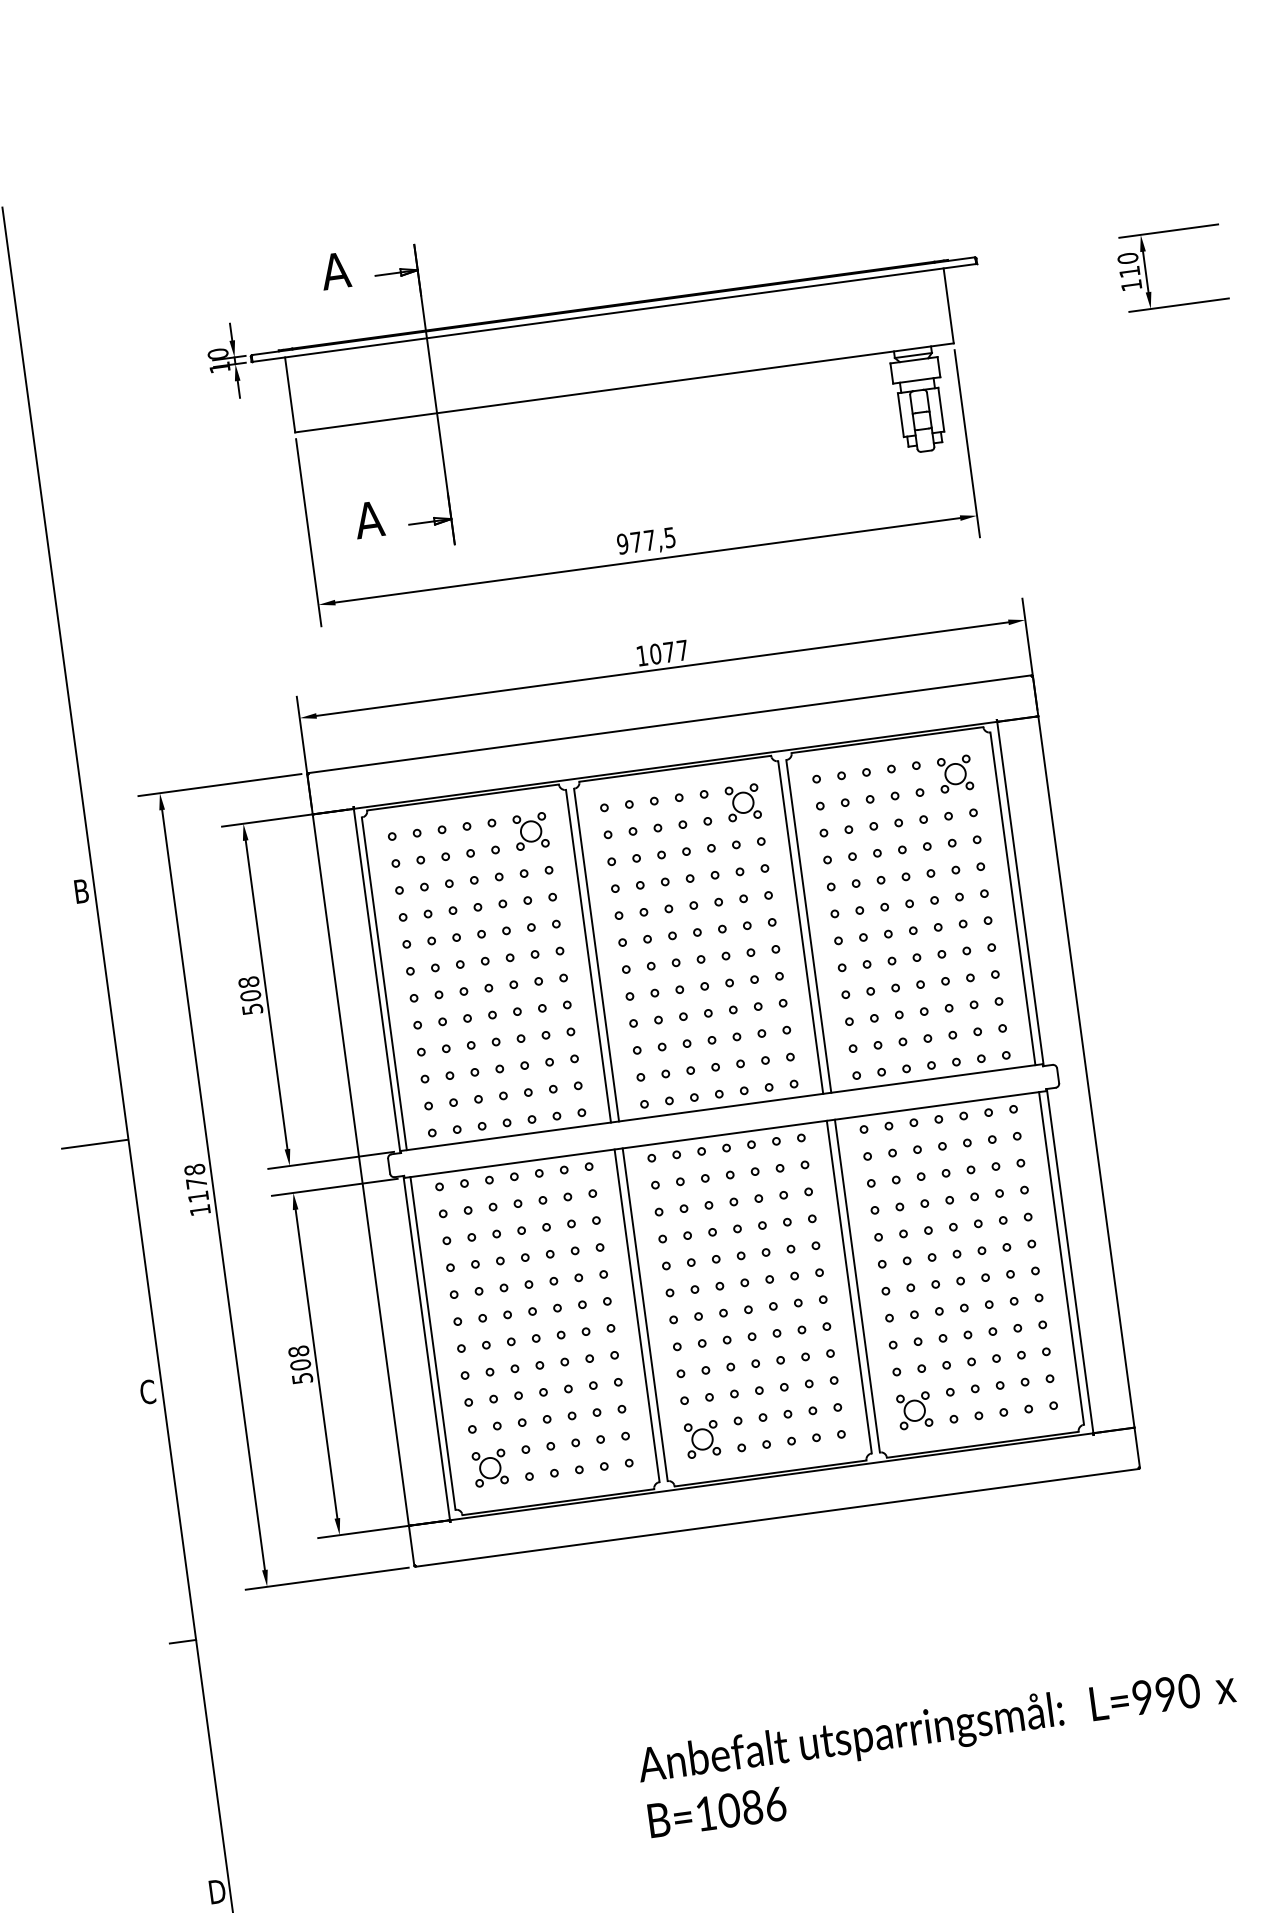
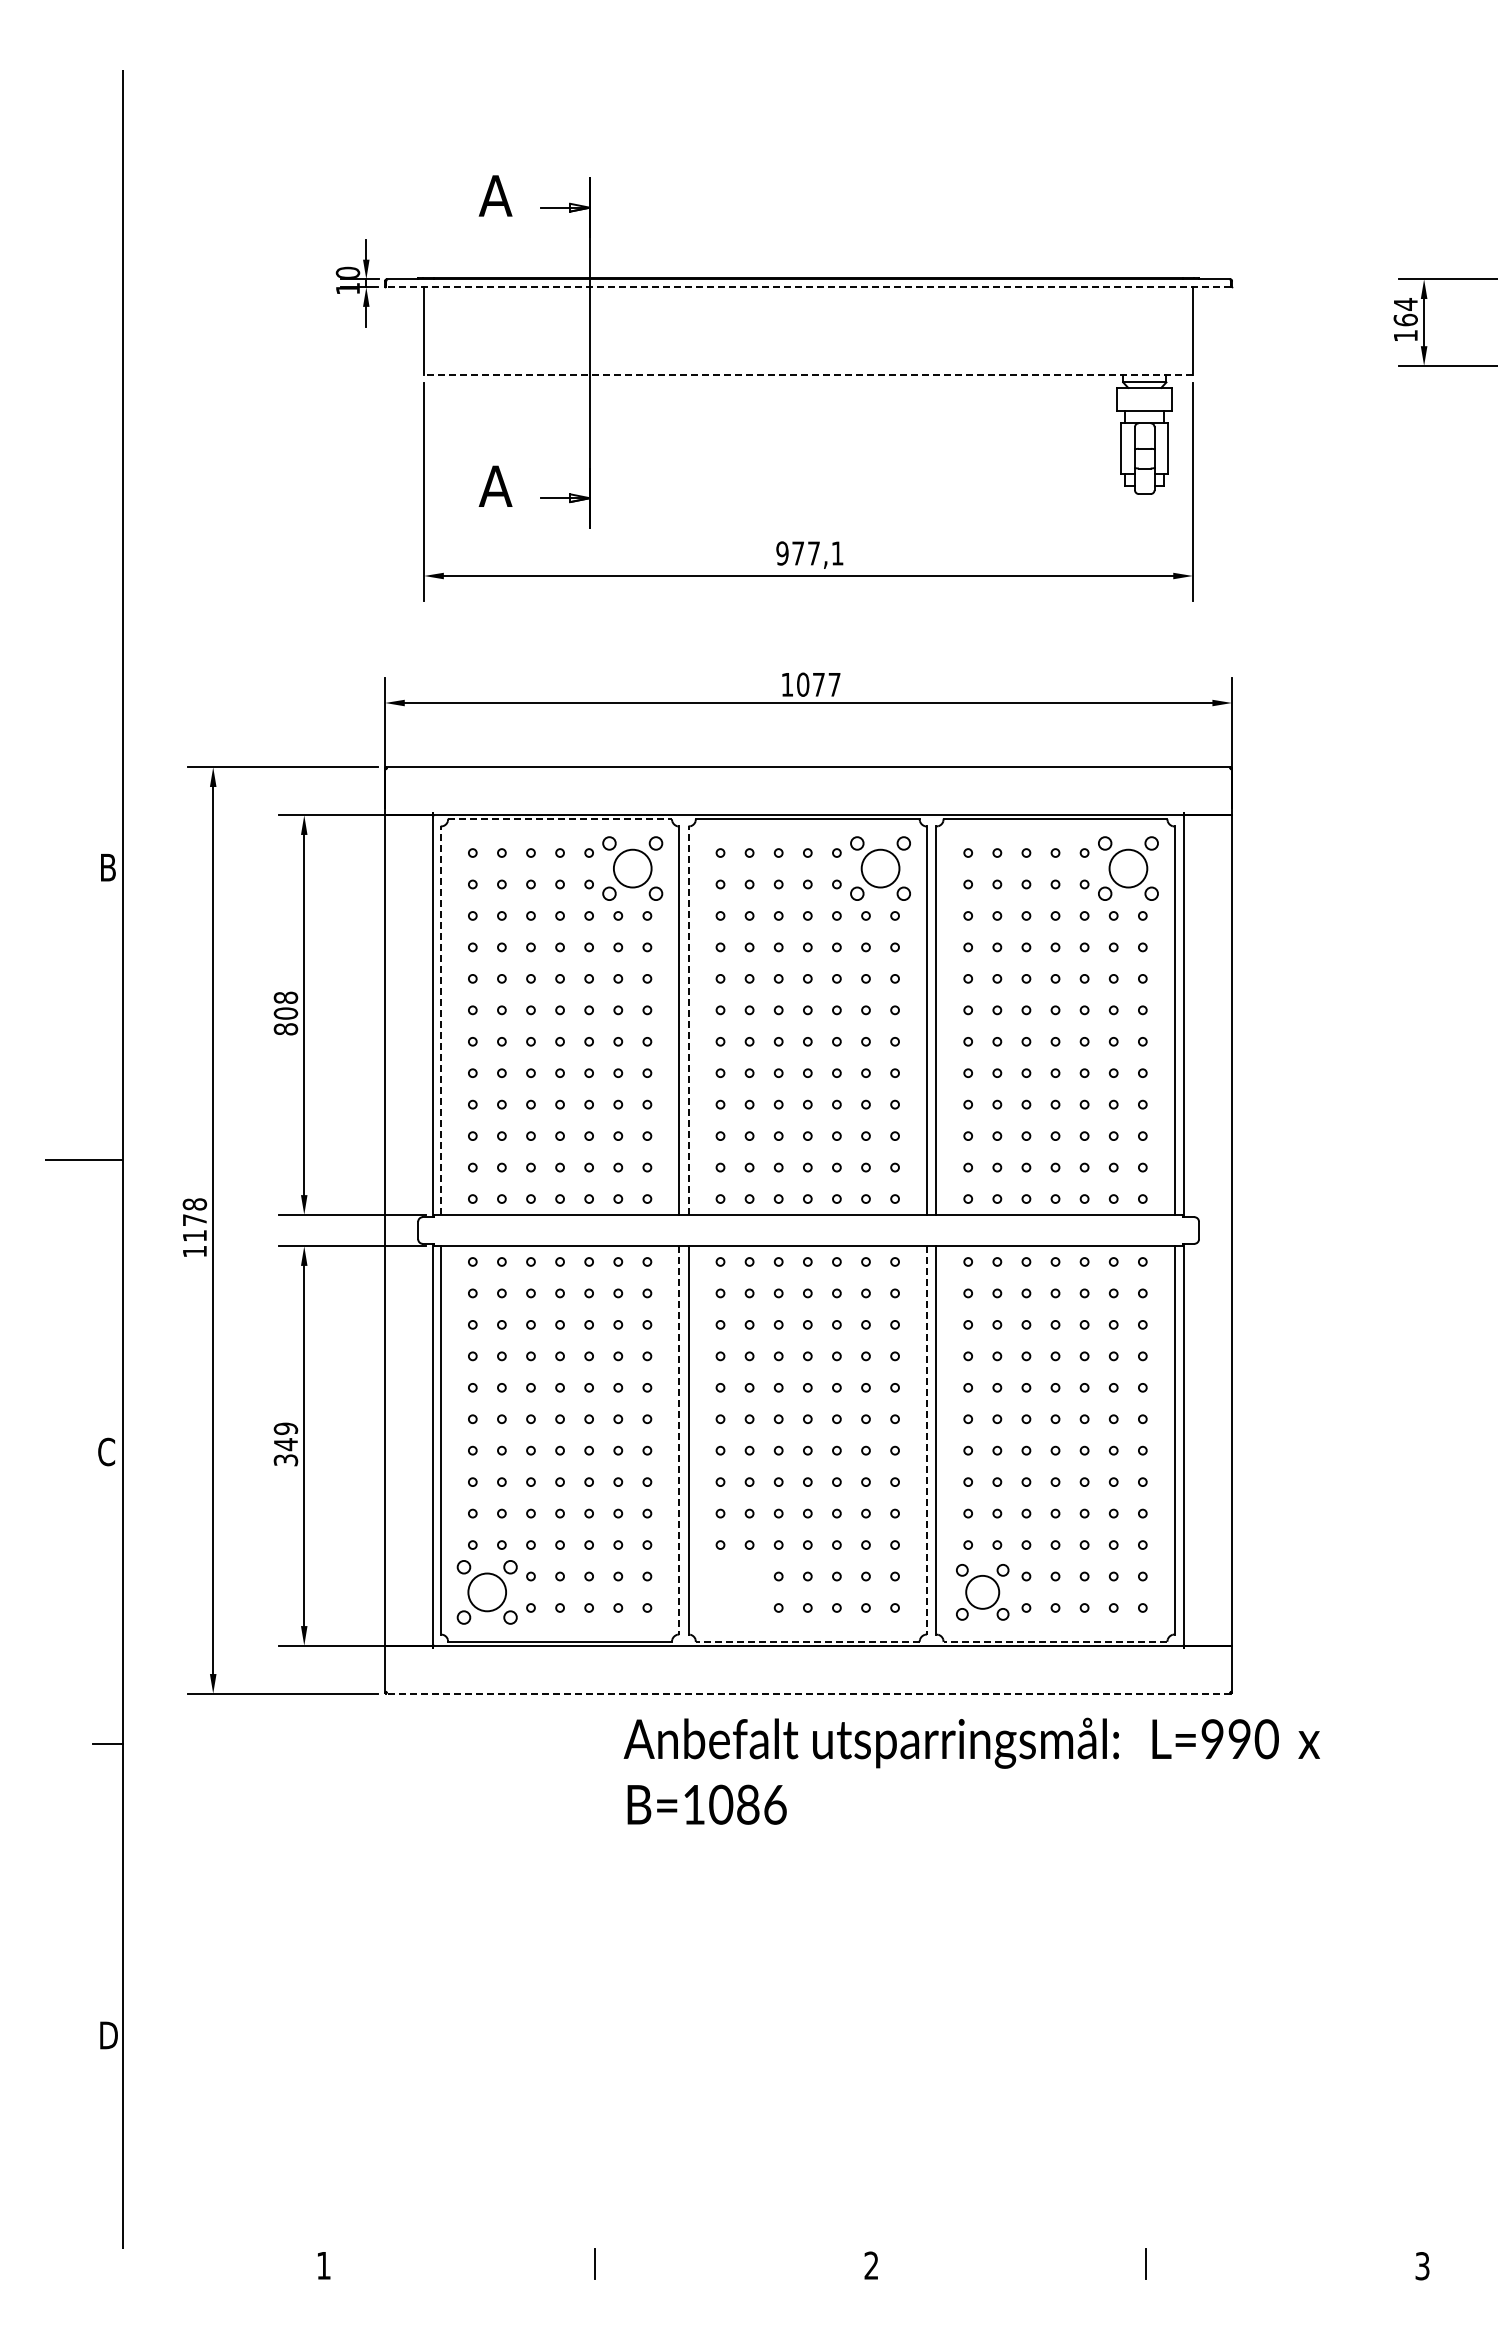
text: (1128, 265) -> (1405, 312), 110 -> 164
line: (614, 313) -> (808, 287), solid -> dashed
line: (624, 387) -> (808, 374), solid -> dashed
text: (669, 537) -> (837, 553), 977,5 -> 977,1
part: (954, 773) -> (1127, 868), size x1.6
line: (463, 797) -> (560, 819), solid -> dashed
part: (743, 802) -> (880, 868), size x1.6
part: (530, 831) -> (632, 868), size x1.6
line: (596, 955) -> (688, 1020), solid -> dashed
line: (383, 983) -> (440, 1020), solid -> dashed
text: (252, 1009) -> (285, 1029), 508 -> 808
line: (848, 1287) -> (926, 1440), solid -> dashed
line: (637, 1315) -> (679, 1440), solid -> dashed
text: (300, 1364) -> (285, 1443), 508 -> 349
part: (914, 1410) -> (982, 1591), size x1.4
part: (701, 1438) -> (734, 1591), removed
line: (982, 1444) -> (1055, 1641), solid -> dashed
part: (490, 1467) -> (487, 1591), size x1.6
line: (770, 1473) -> (807, 1641), solid -> dashed
line: (777, 1517) -> (808, 1693), solid -> dashed
text: (939, 1752) -> (971, 1770), moved

